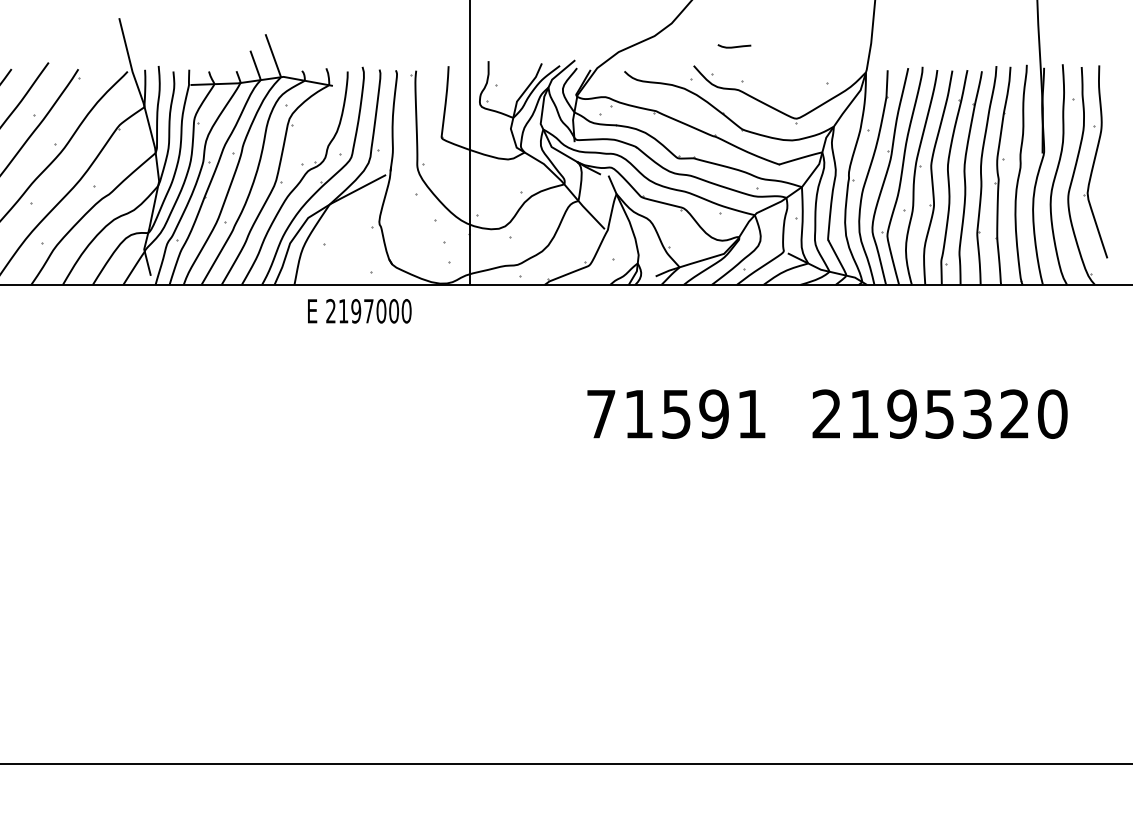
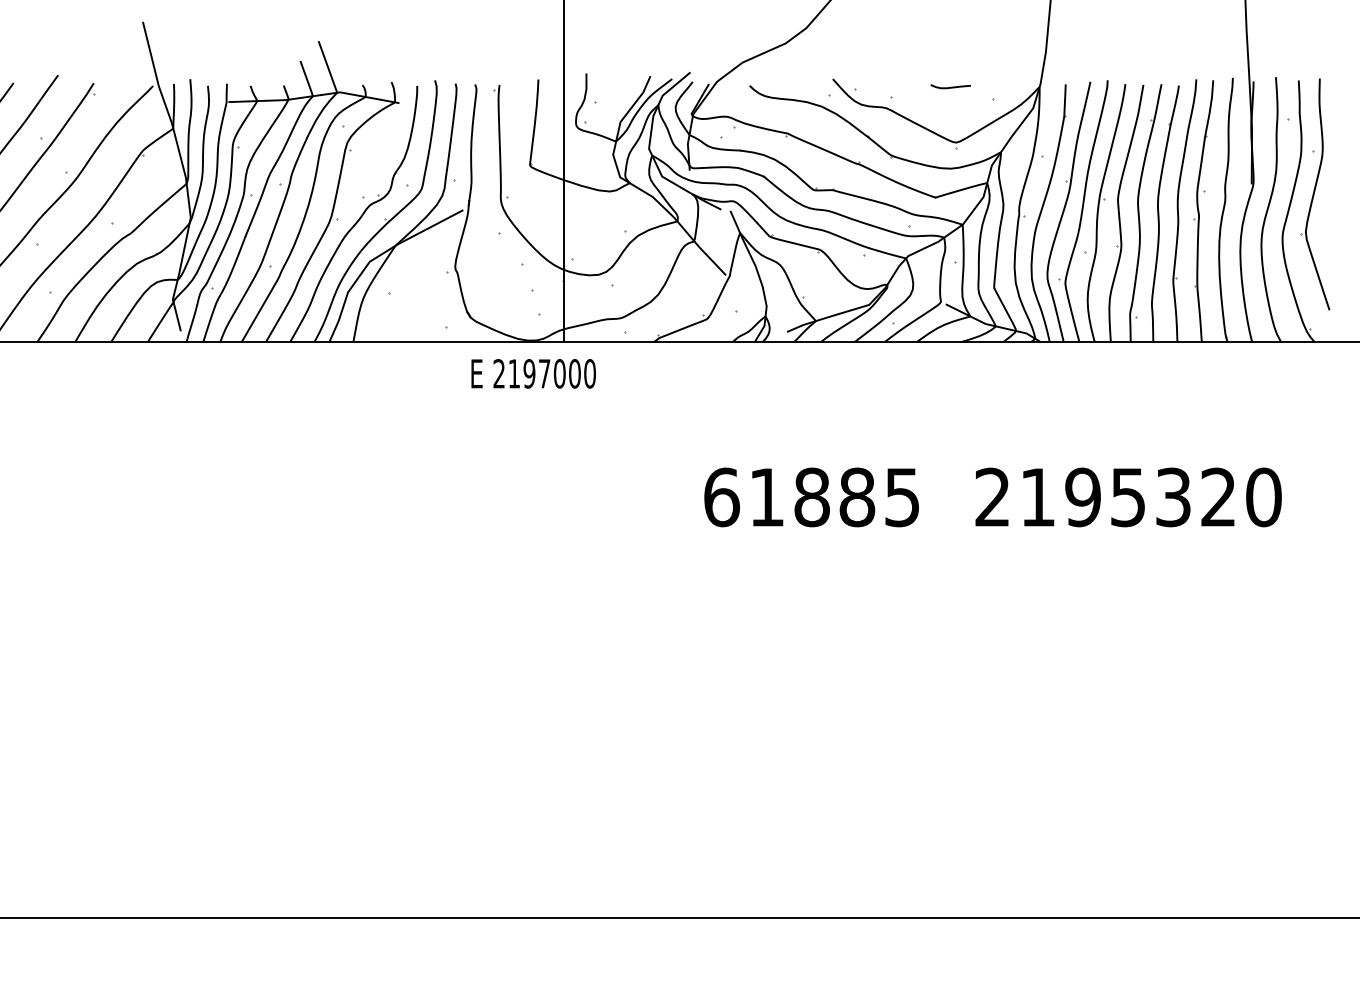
curve: (734, 46) -> (950, 86), moved
text: (359, 310) -> (533, 373), moved
text: (676, 414) -> (811, 497), 71591 -> 61885

